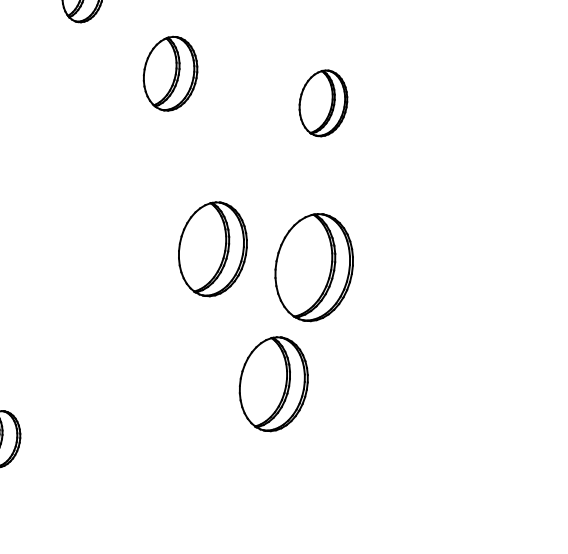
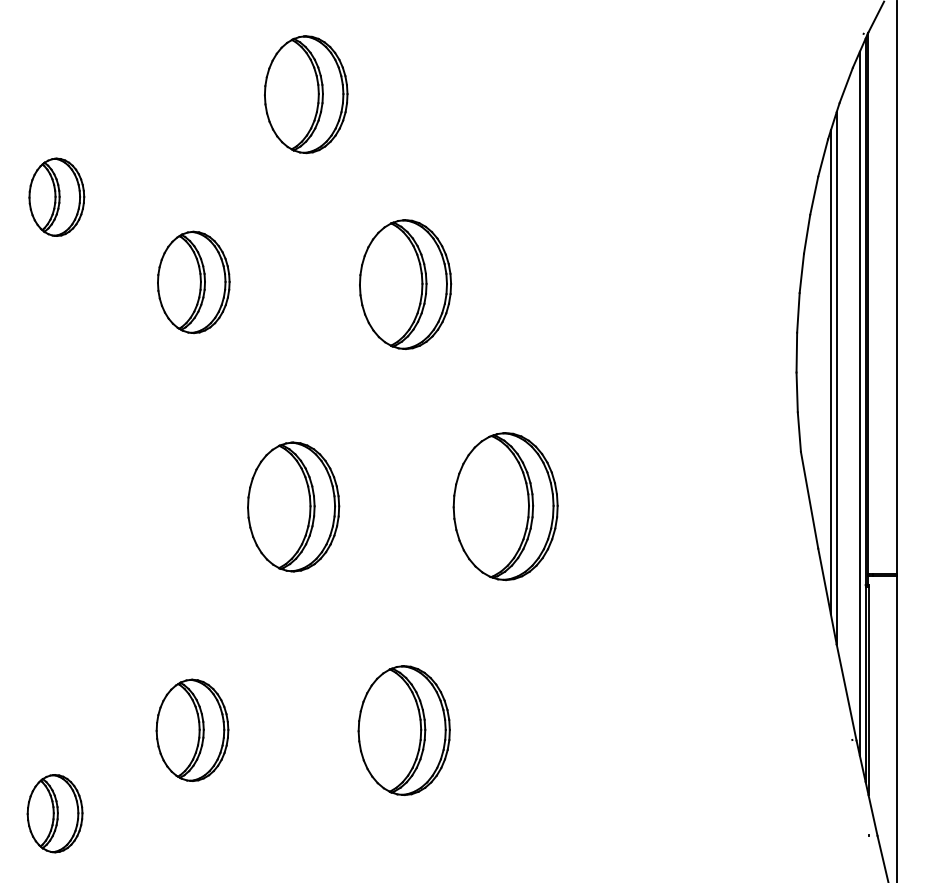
part: (323, 103) -> (405, 284), size x1.43
part: (314, 267) -> (505, 506), moved
part: (273, 384) -> (403, 730), moved
part: (110, 396) -> (192, 729), added

